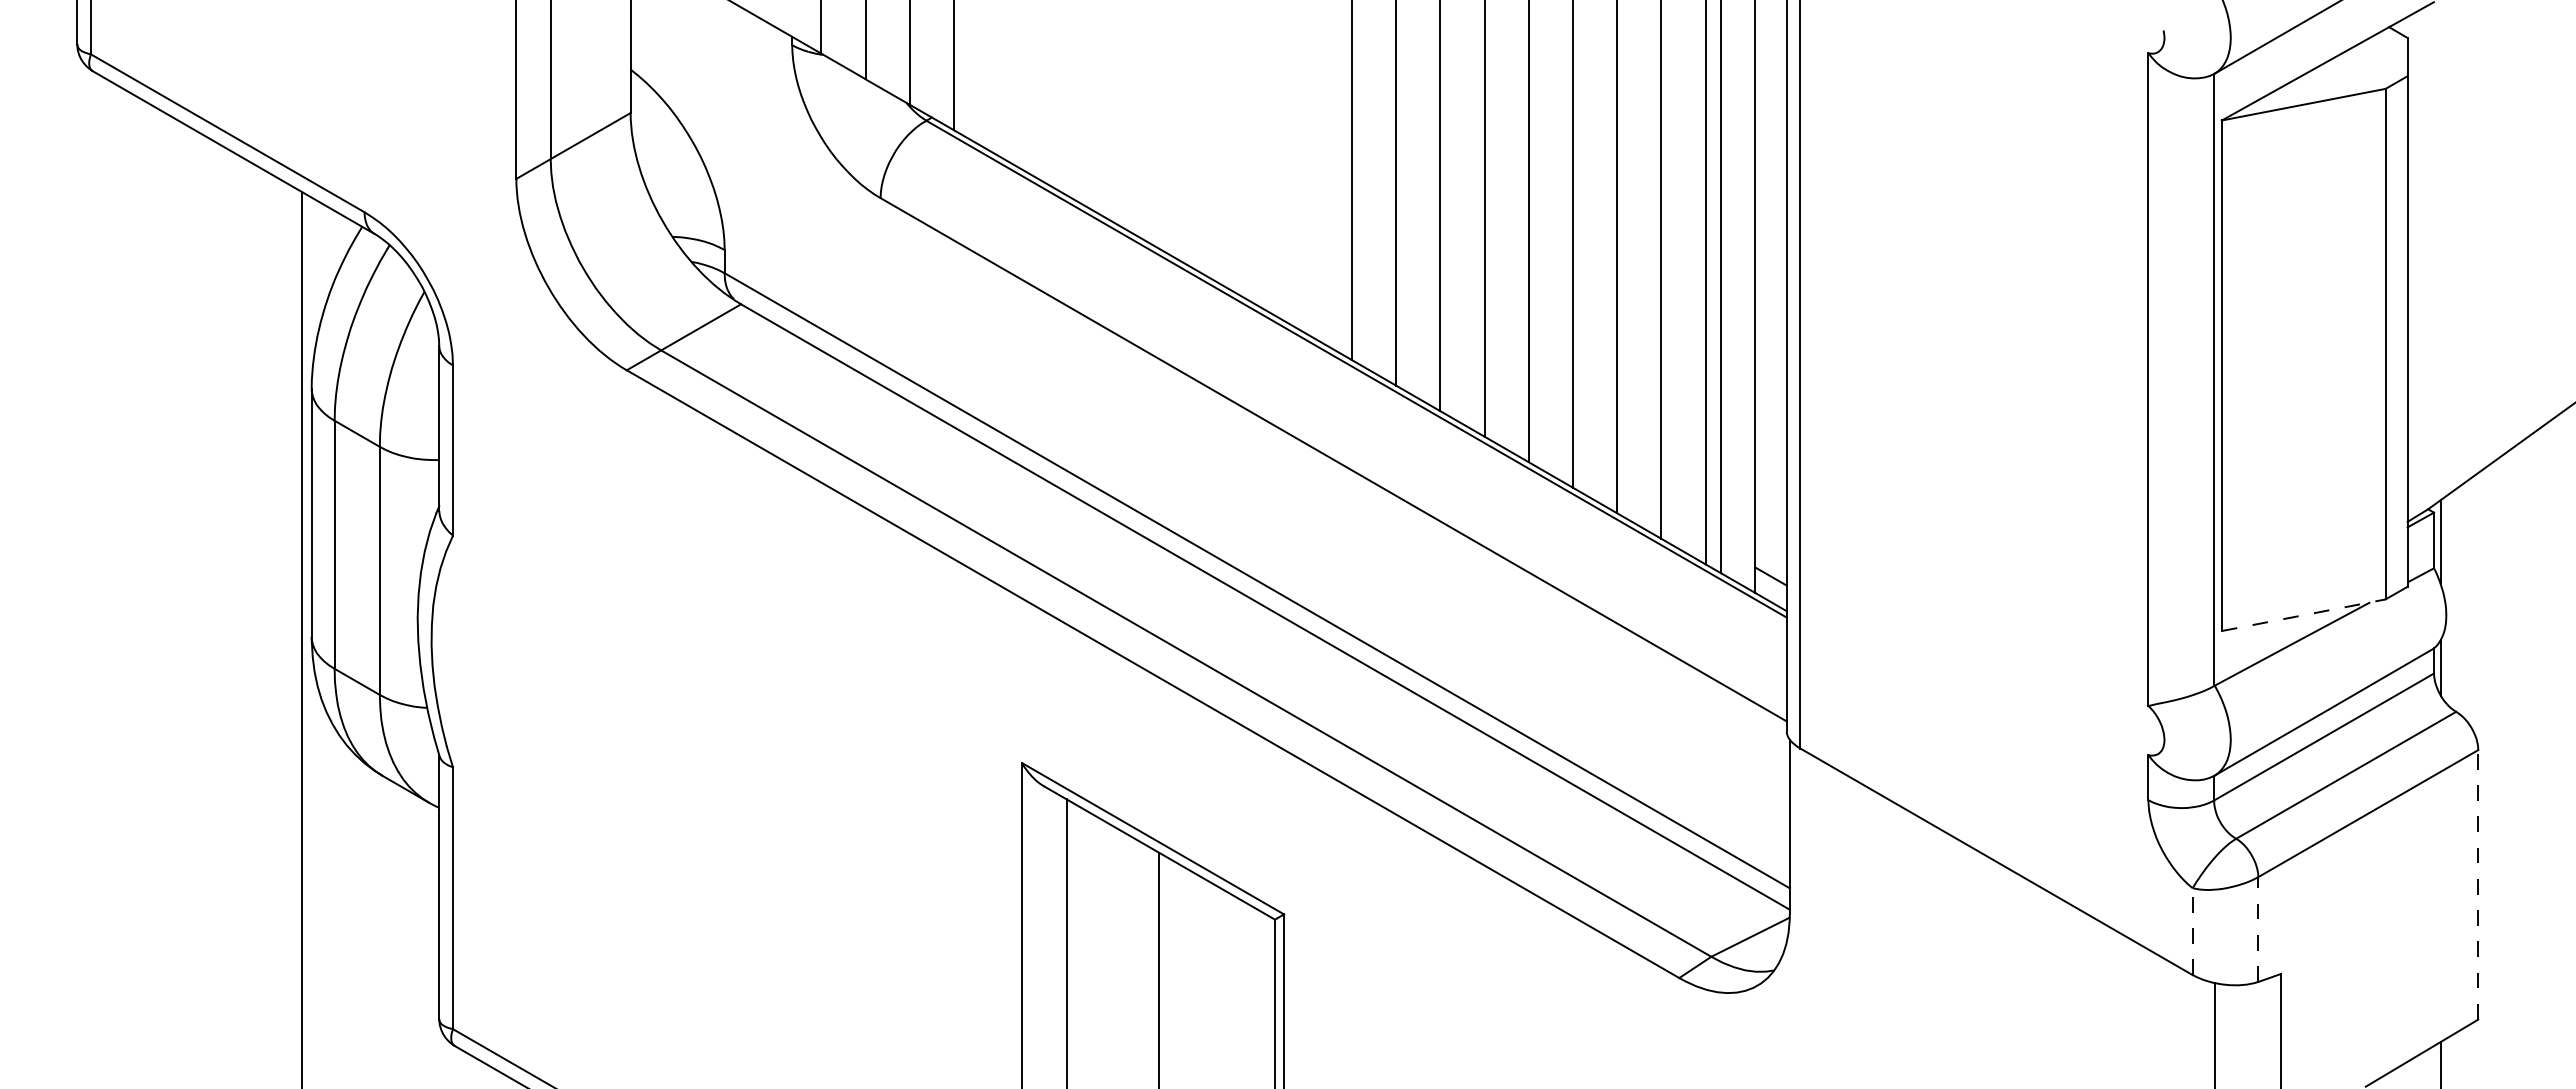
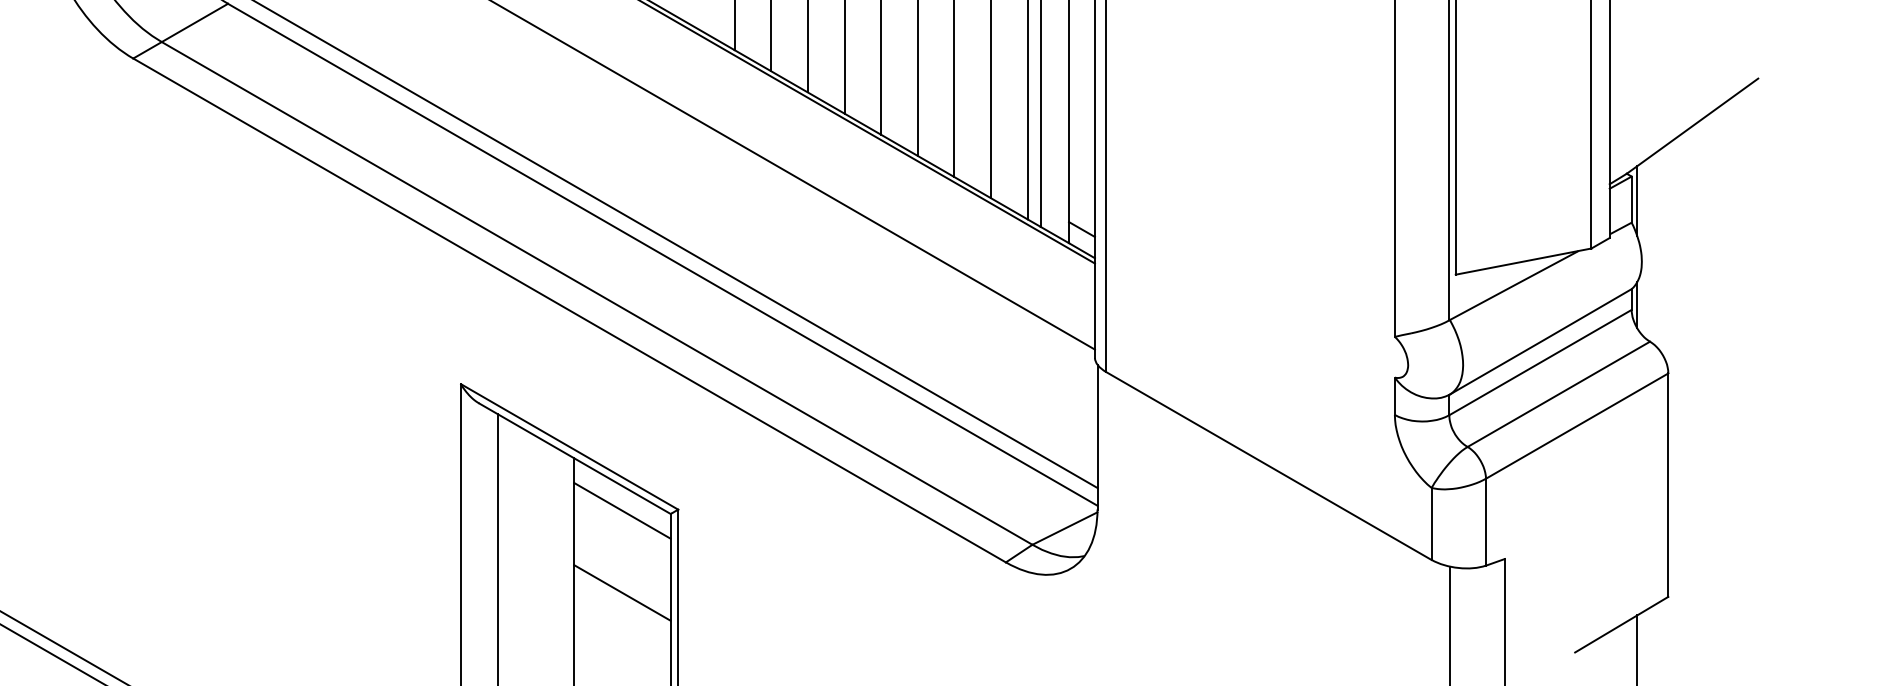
line: (2304, 615) -> (1524, 261), dashed -> solid
line: (2478, 884) -> (1668, 484), dashed -> solid
line: (1216, 915) -> (622, 510), added
line: (2258, 929) -> (1486, 522), dashed -> solid
line: (2192, 931) -> (1431, 523), dashed -> solid
line: (1216, 1014) -> (622, 592), added

